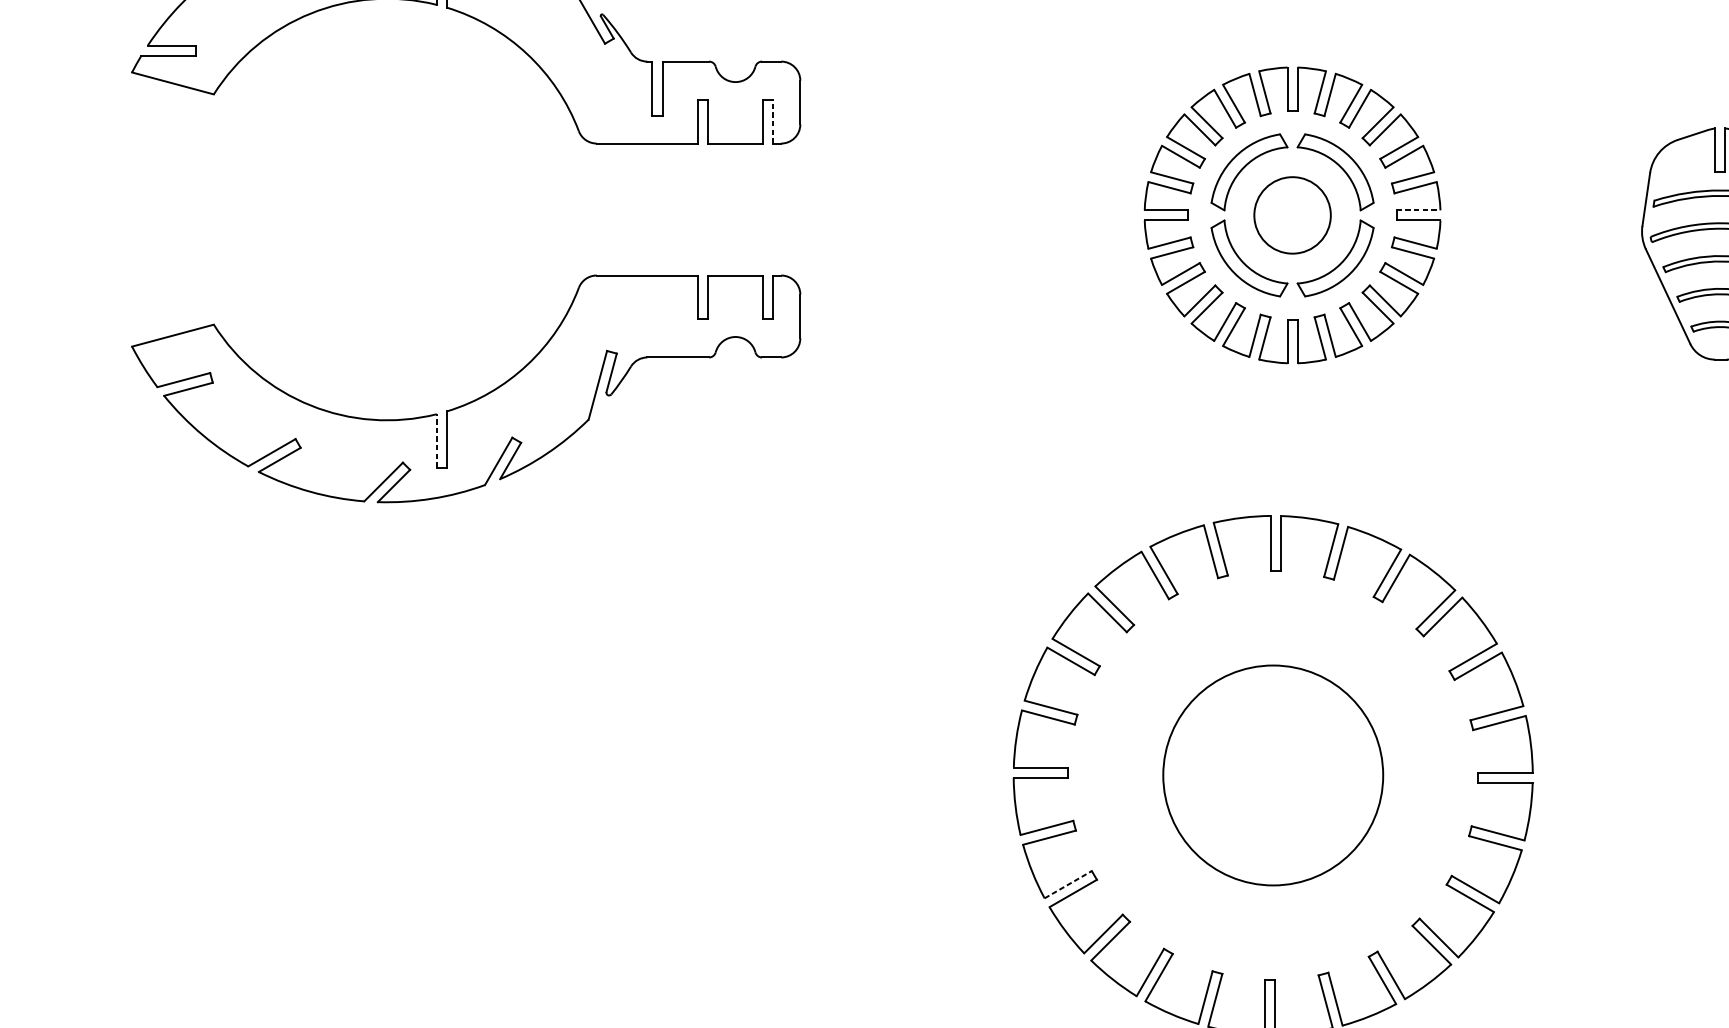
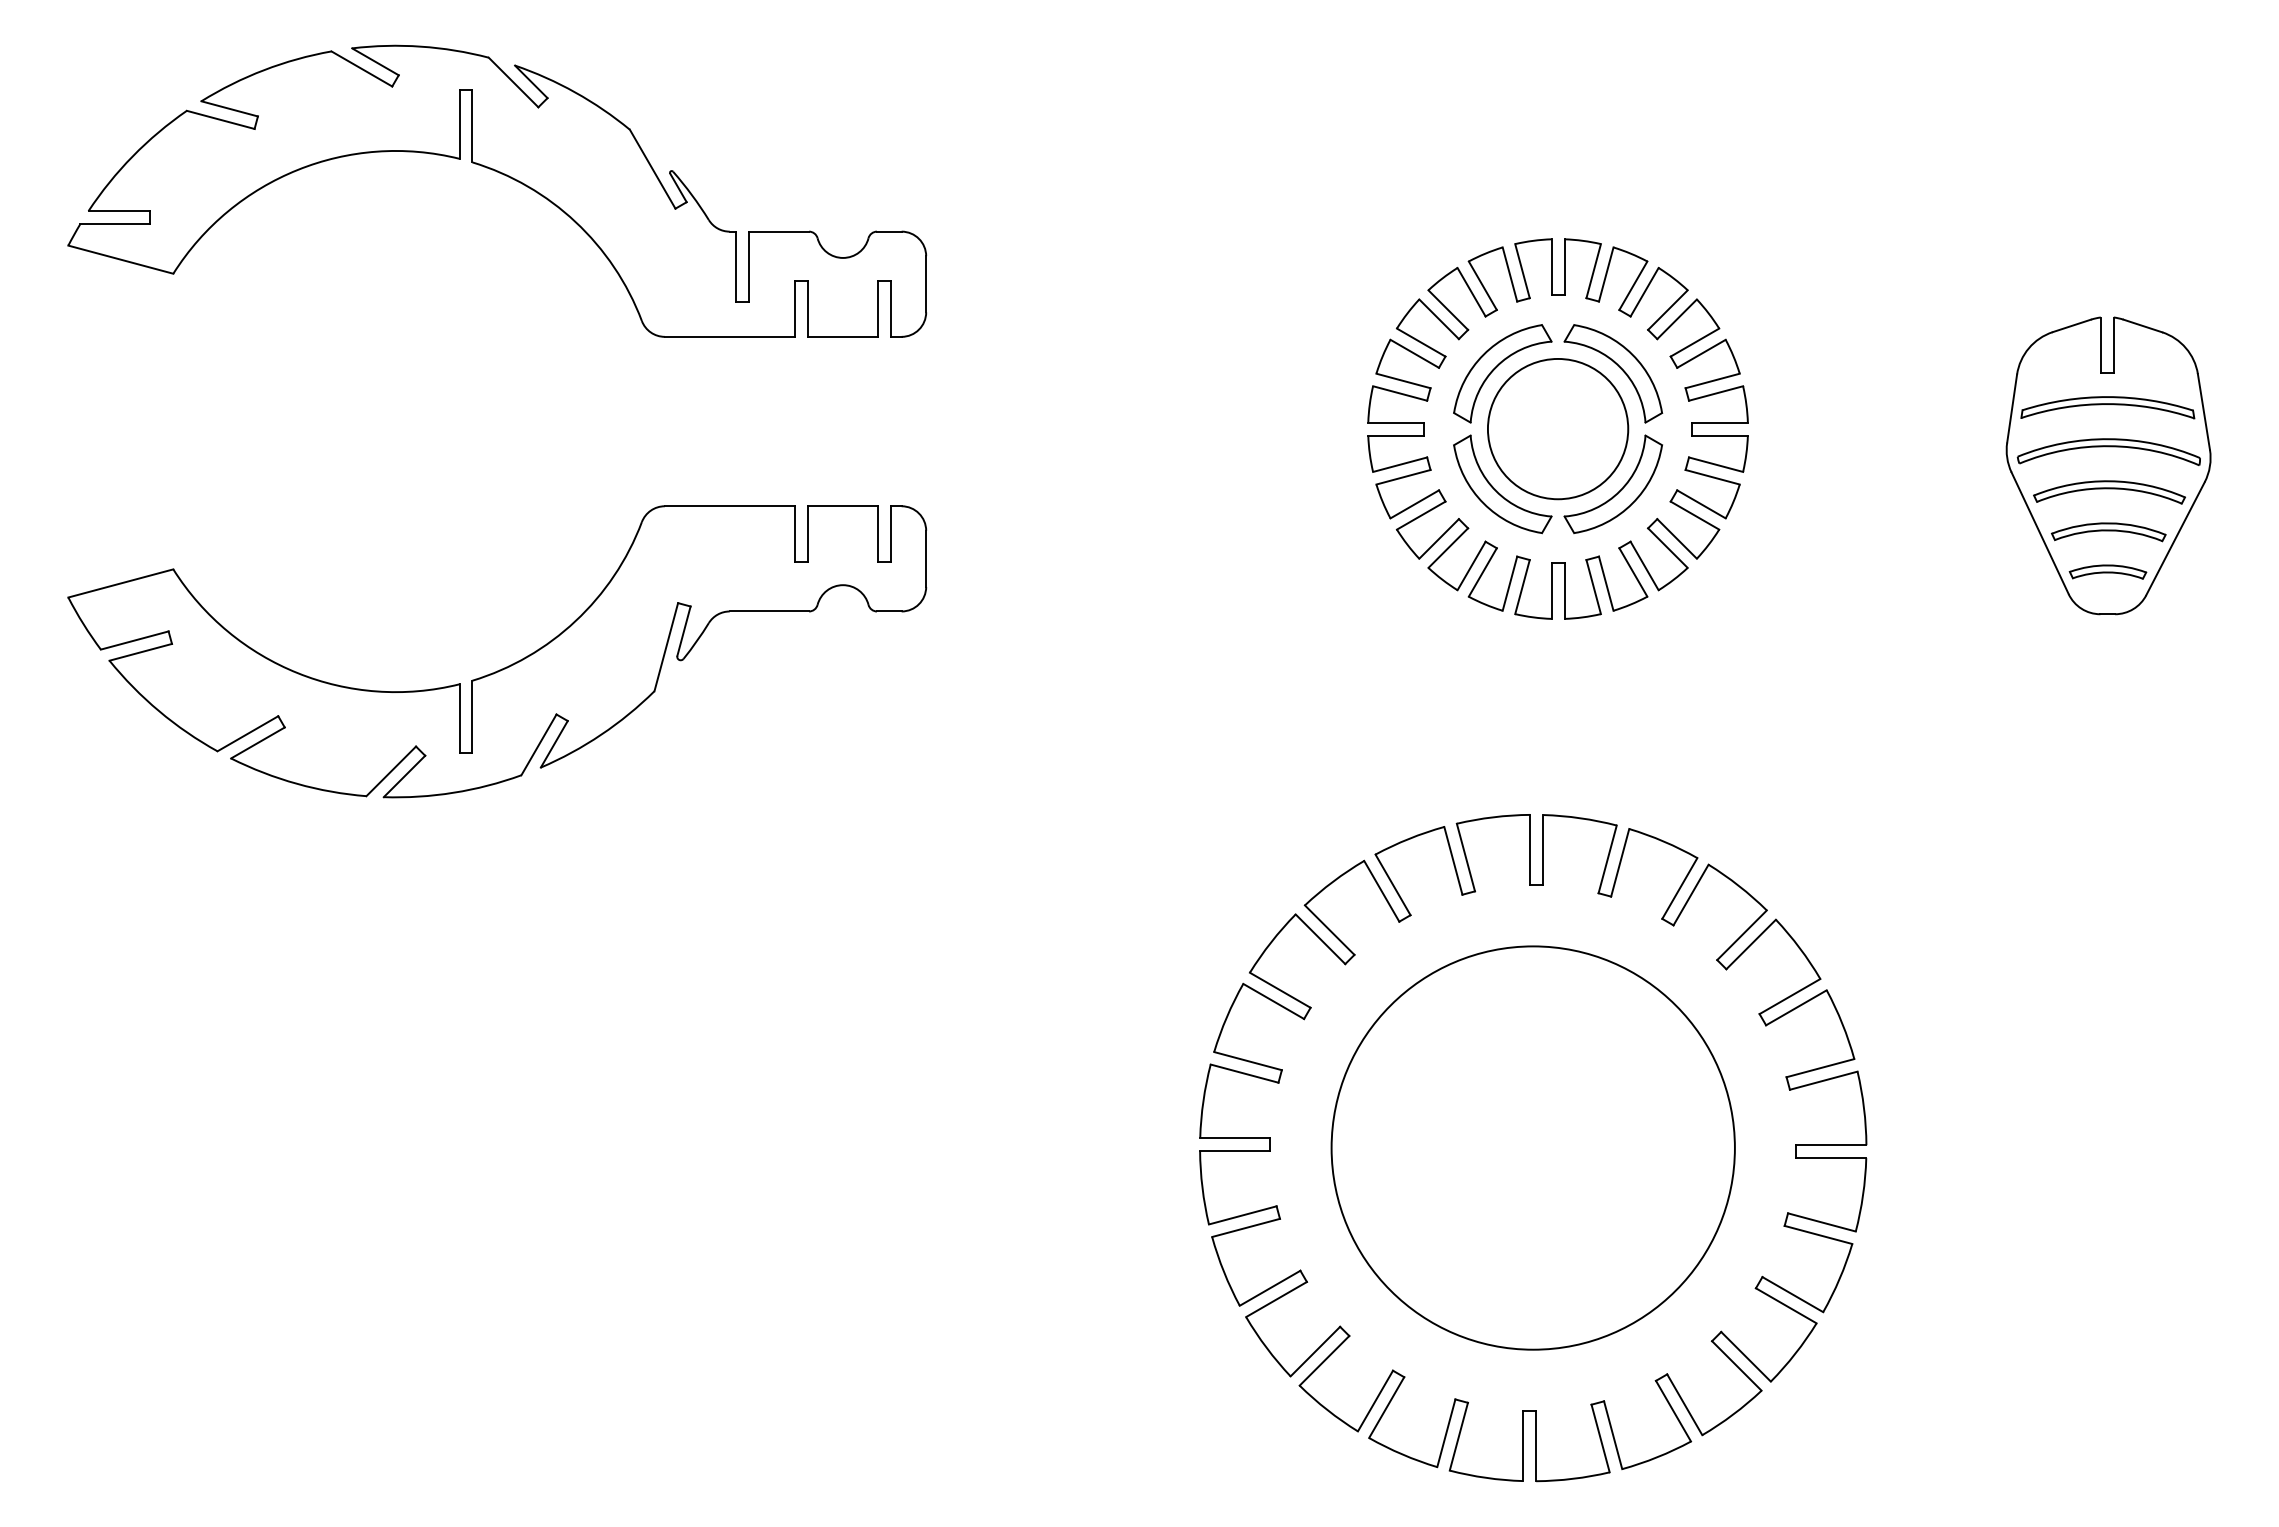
line: (773, 121) -> (891, 308), dashed -> solid
line: (1419, 210) -> (1720, 422), dashed -> solid
circle: (1292, 214) -> (1557, 428), size x1.43
line: (436, 440) -> (459, 718), dashed -> solid
circle: (1272, 775) -> (1532, 1147), size x1.43
line: (1068, 884) -> (1270, 1288), dashed -> solid

